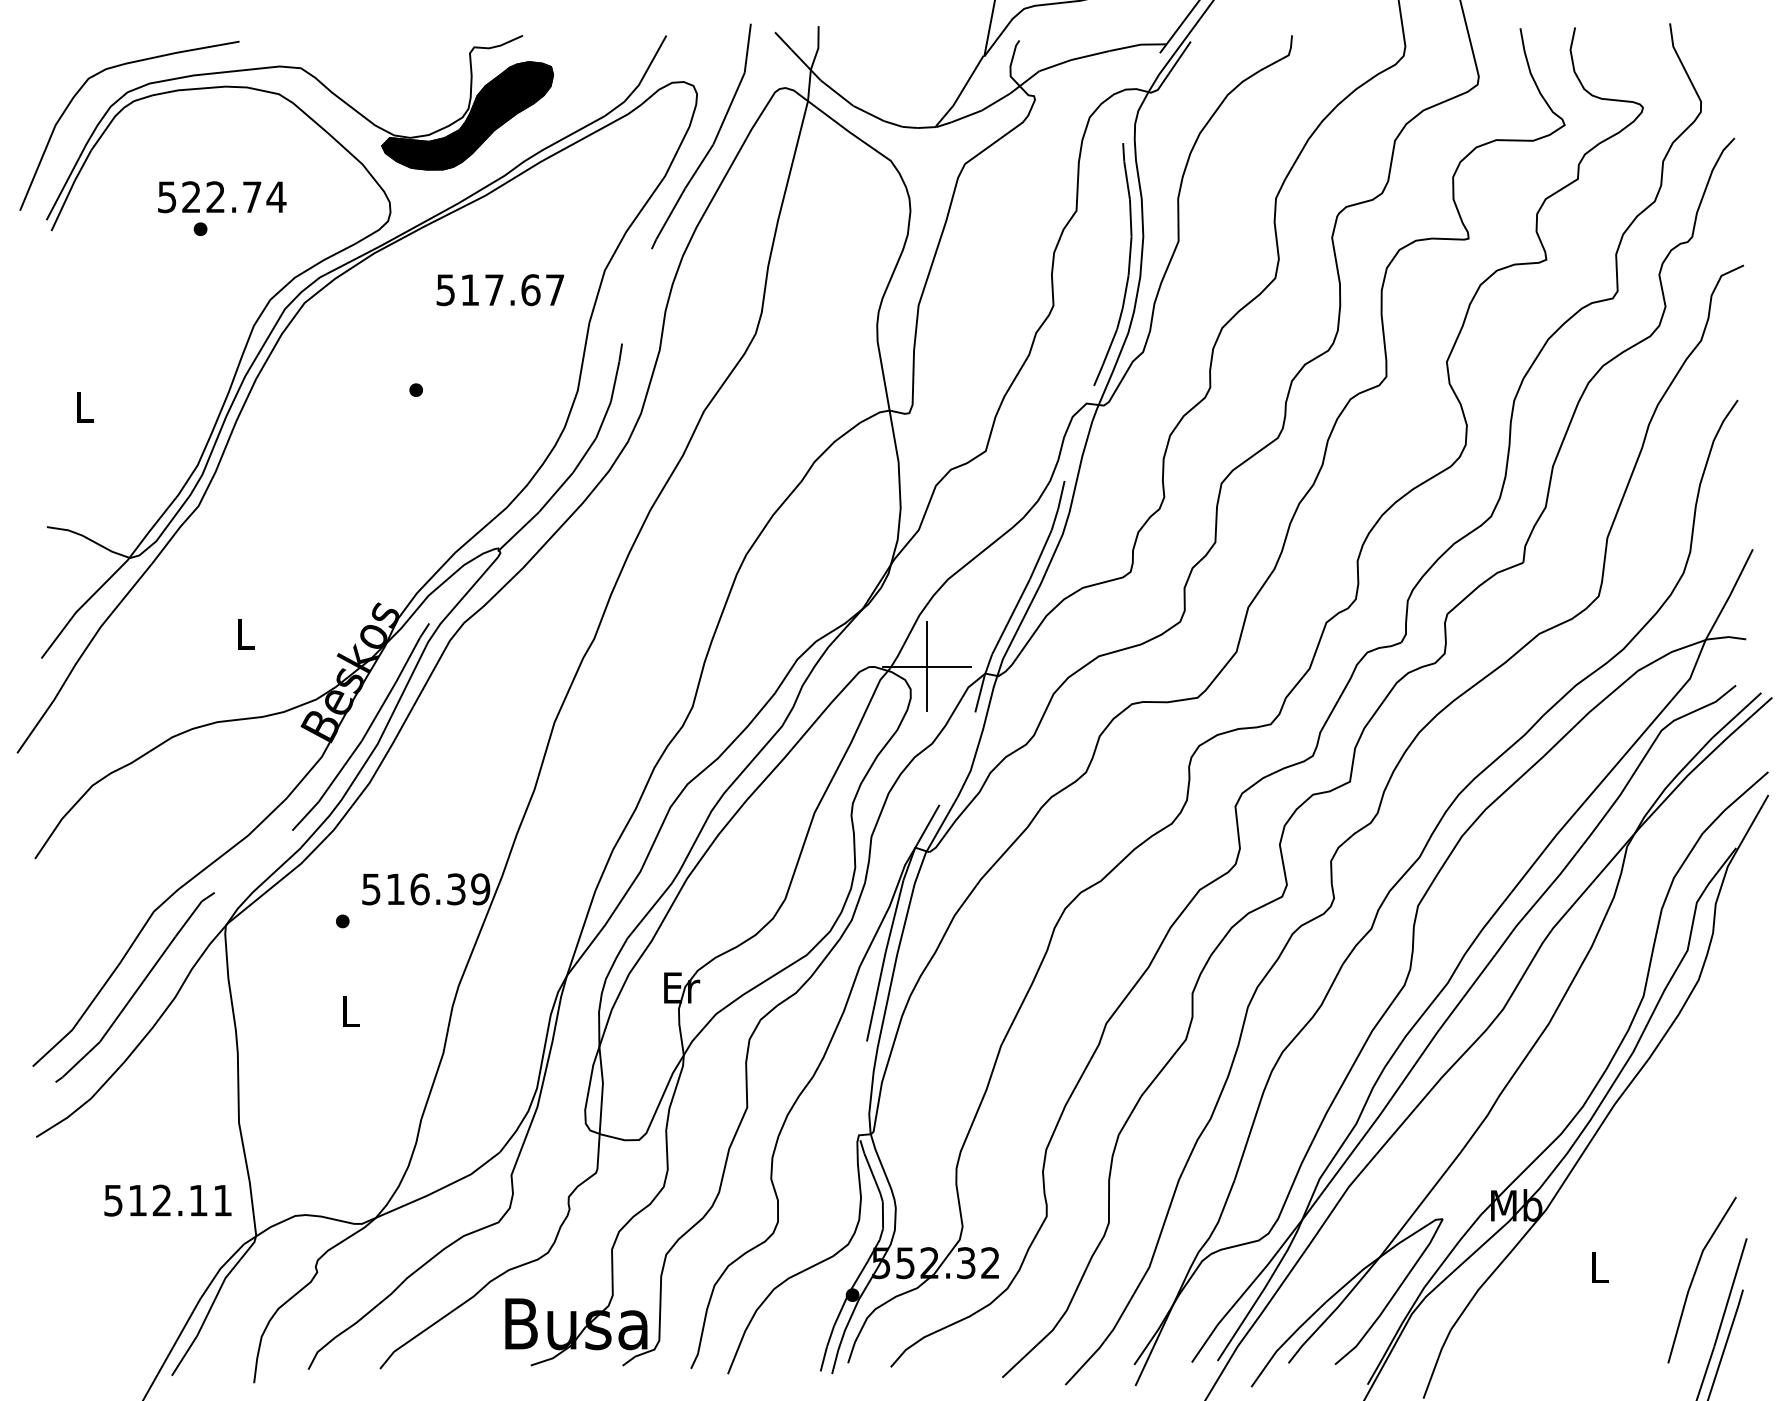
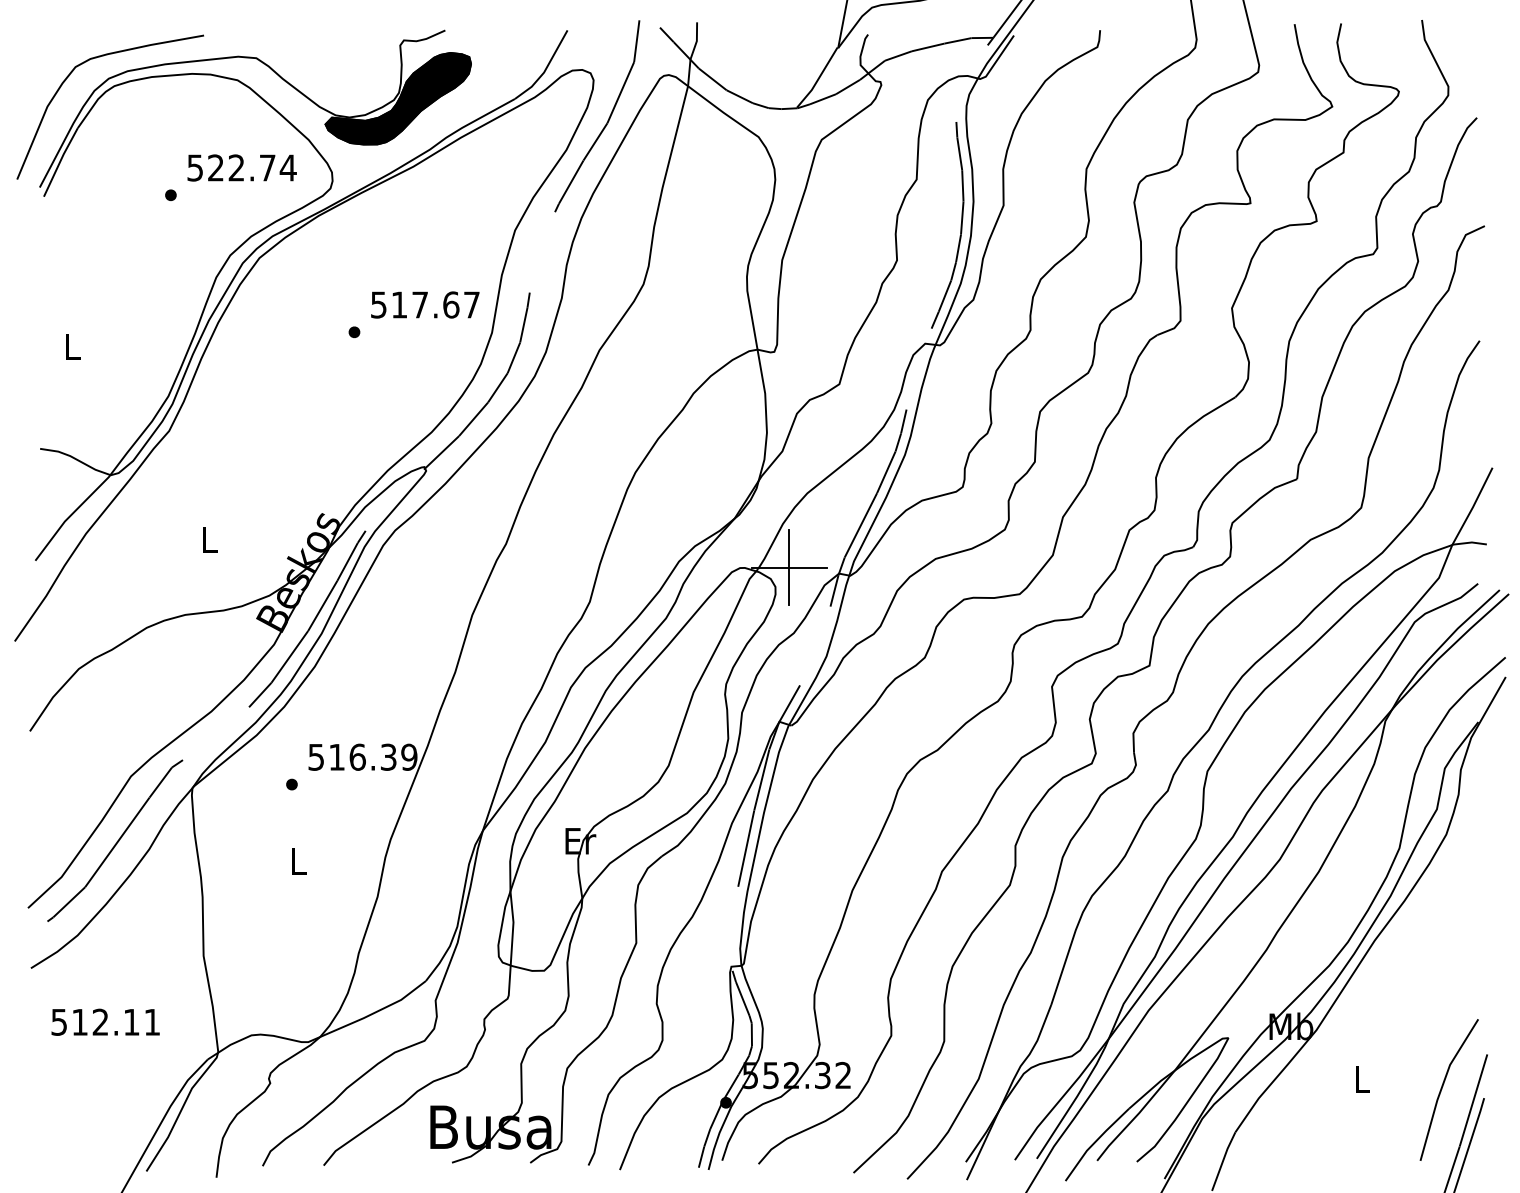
text: (222, 197) -> (242, 168), moved
text: (499, 290) -> (424, 305), moved
text: (167, 1200) -> (105, 1022), moved

